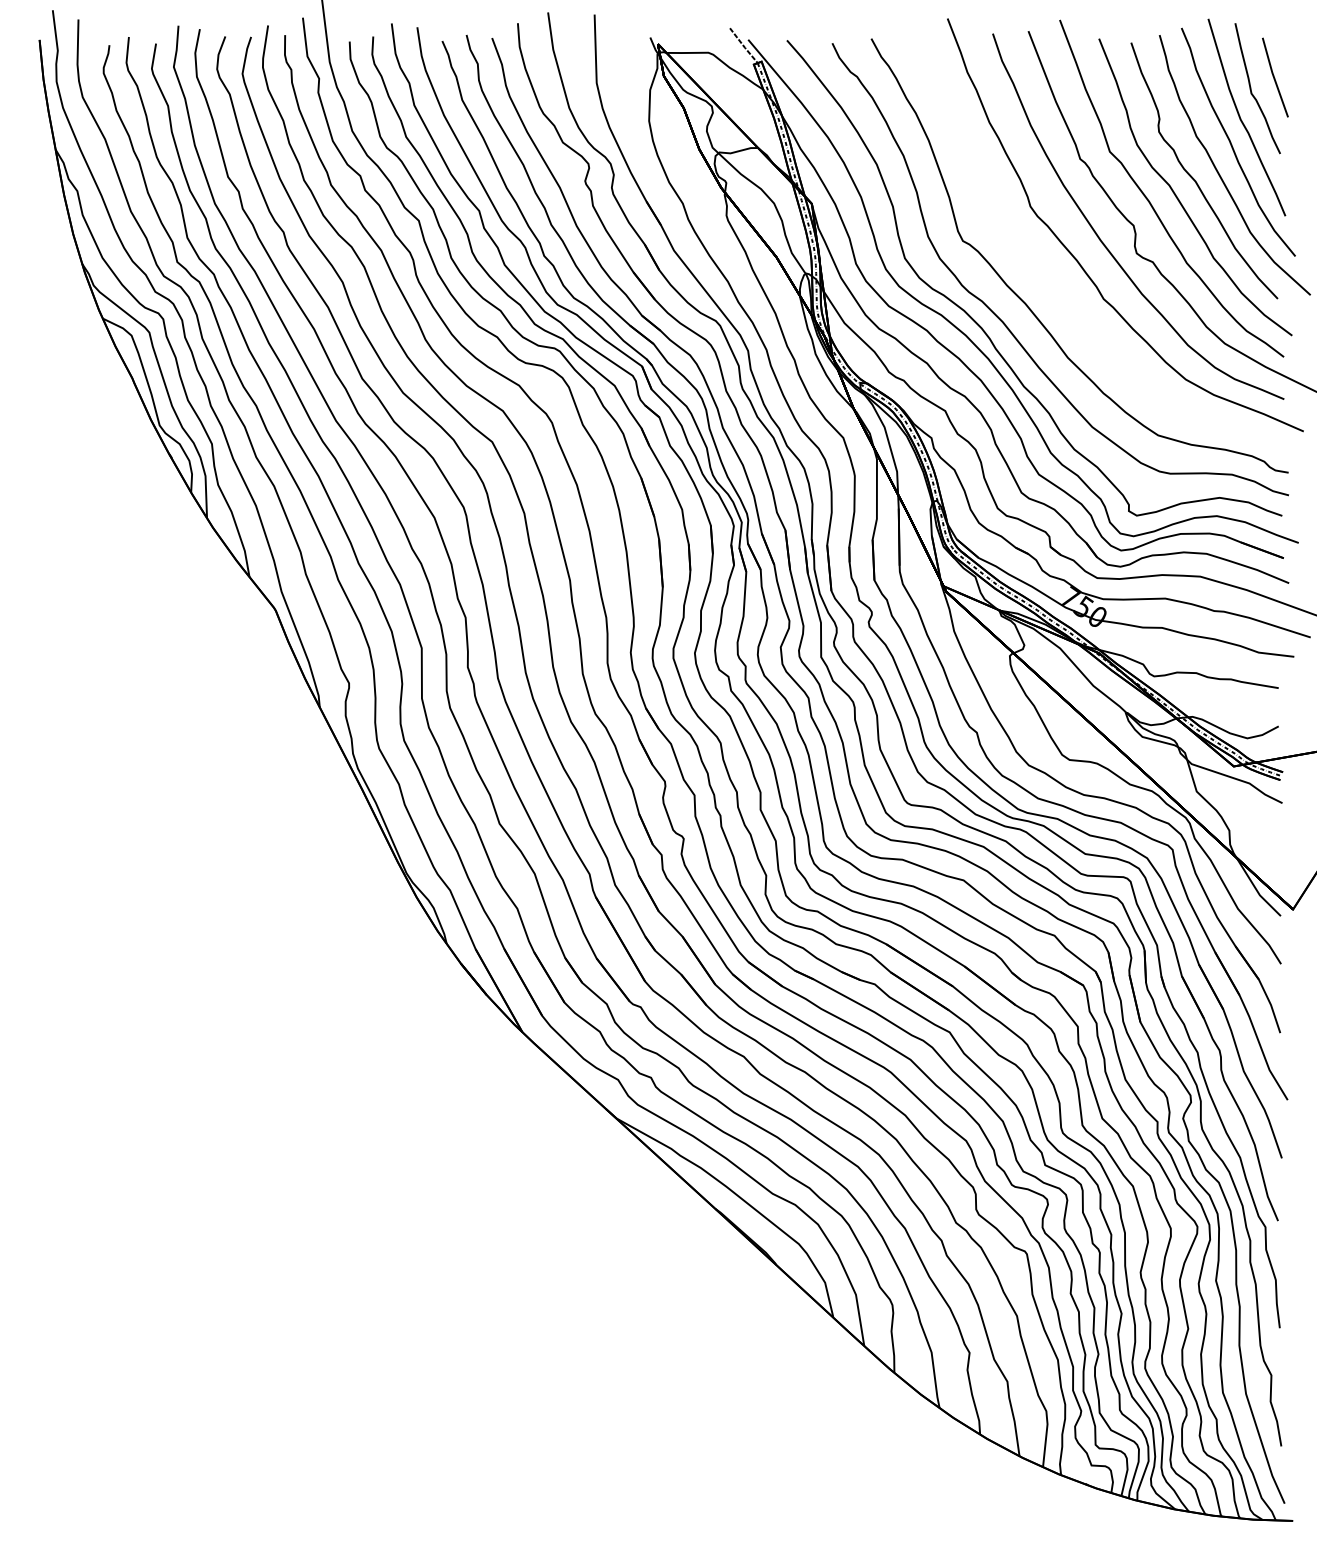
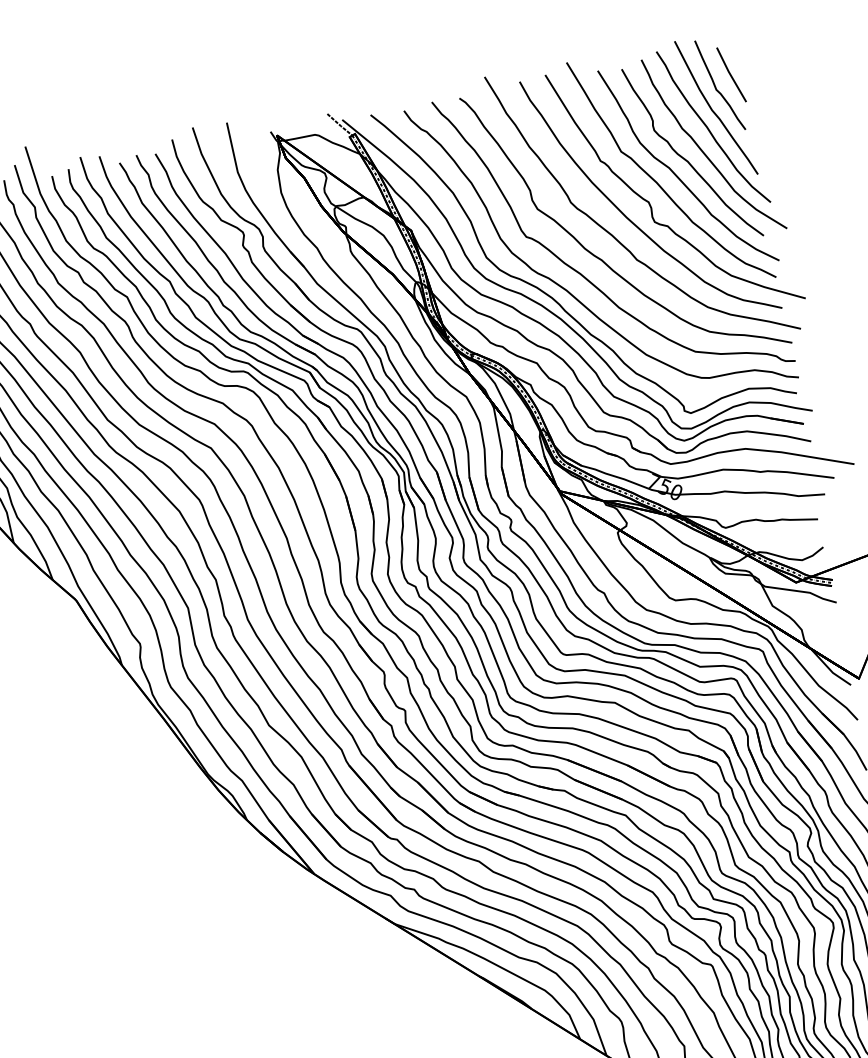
curve: (1057, 289) -> (602, 259), added

